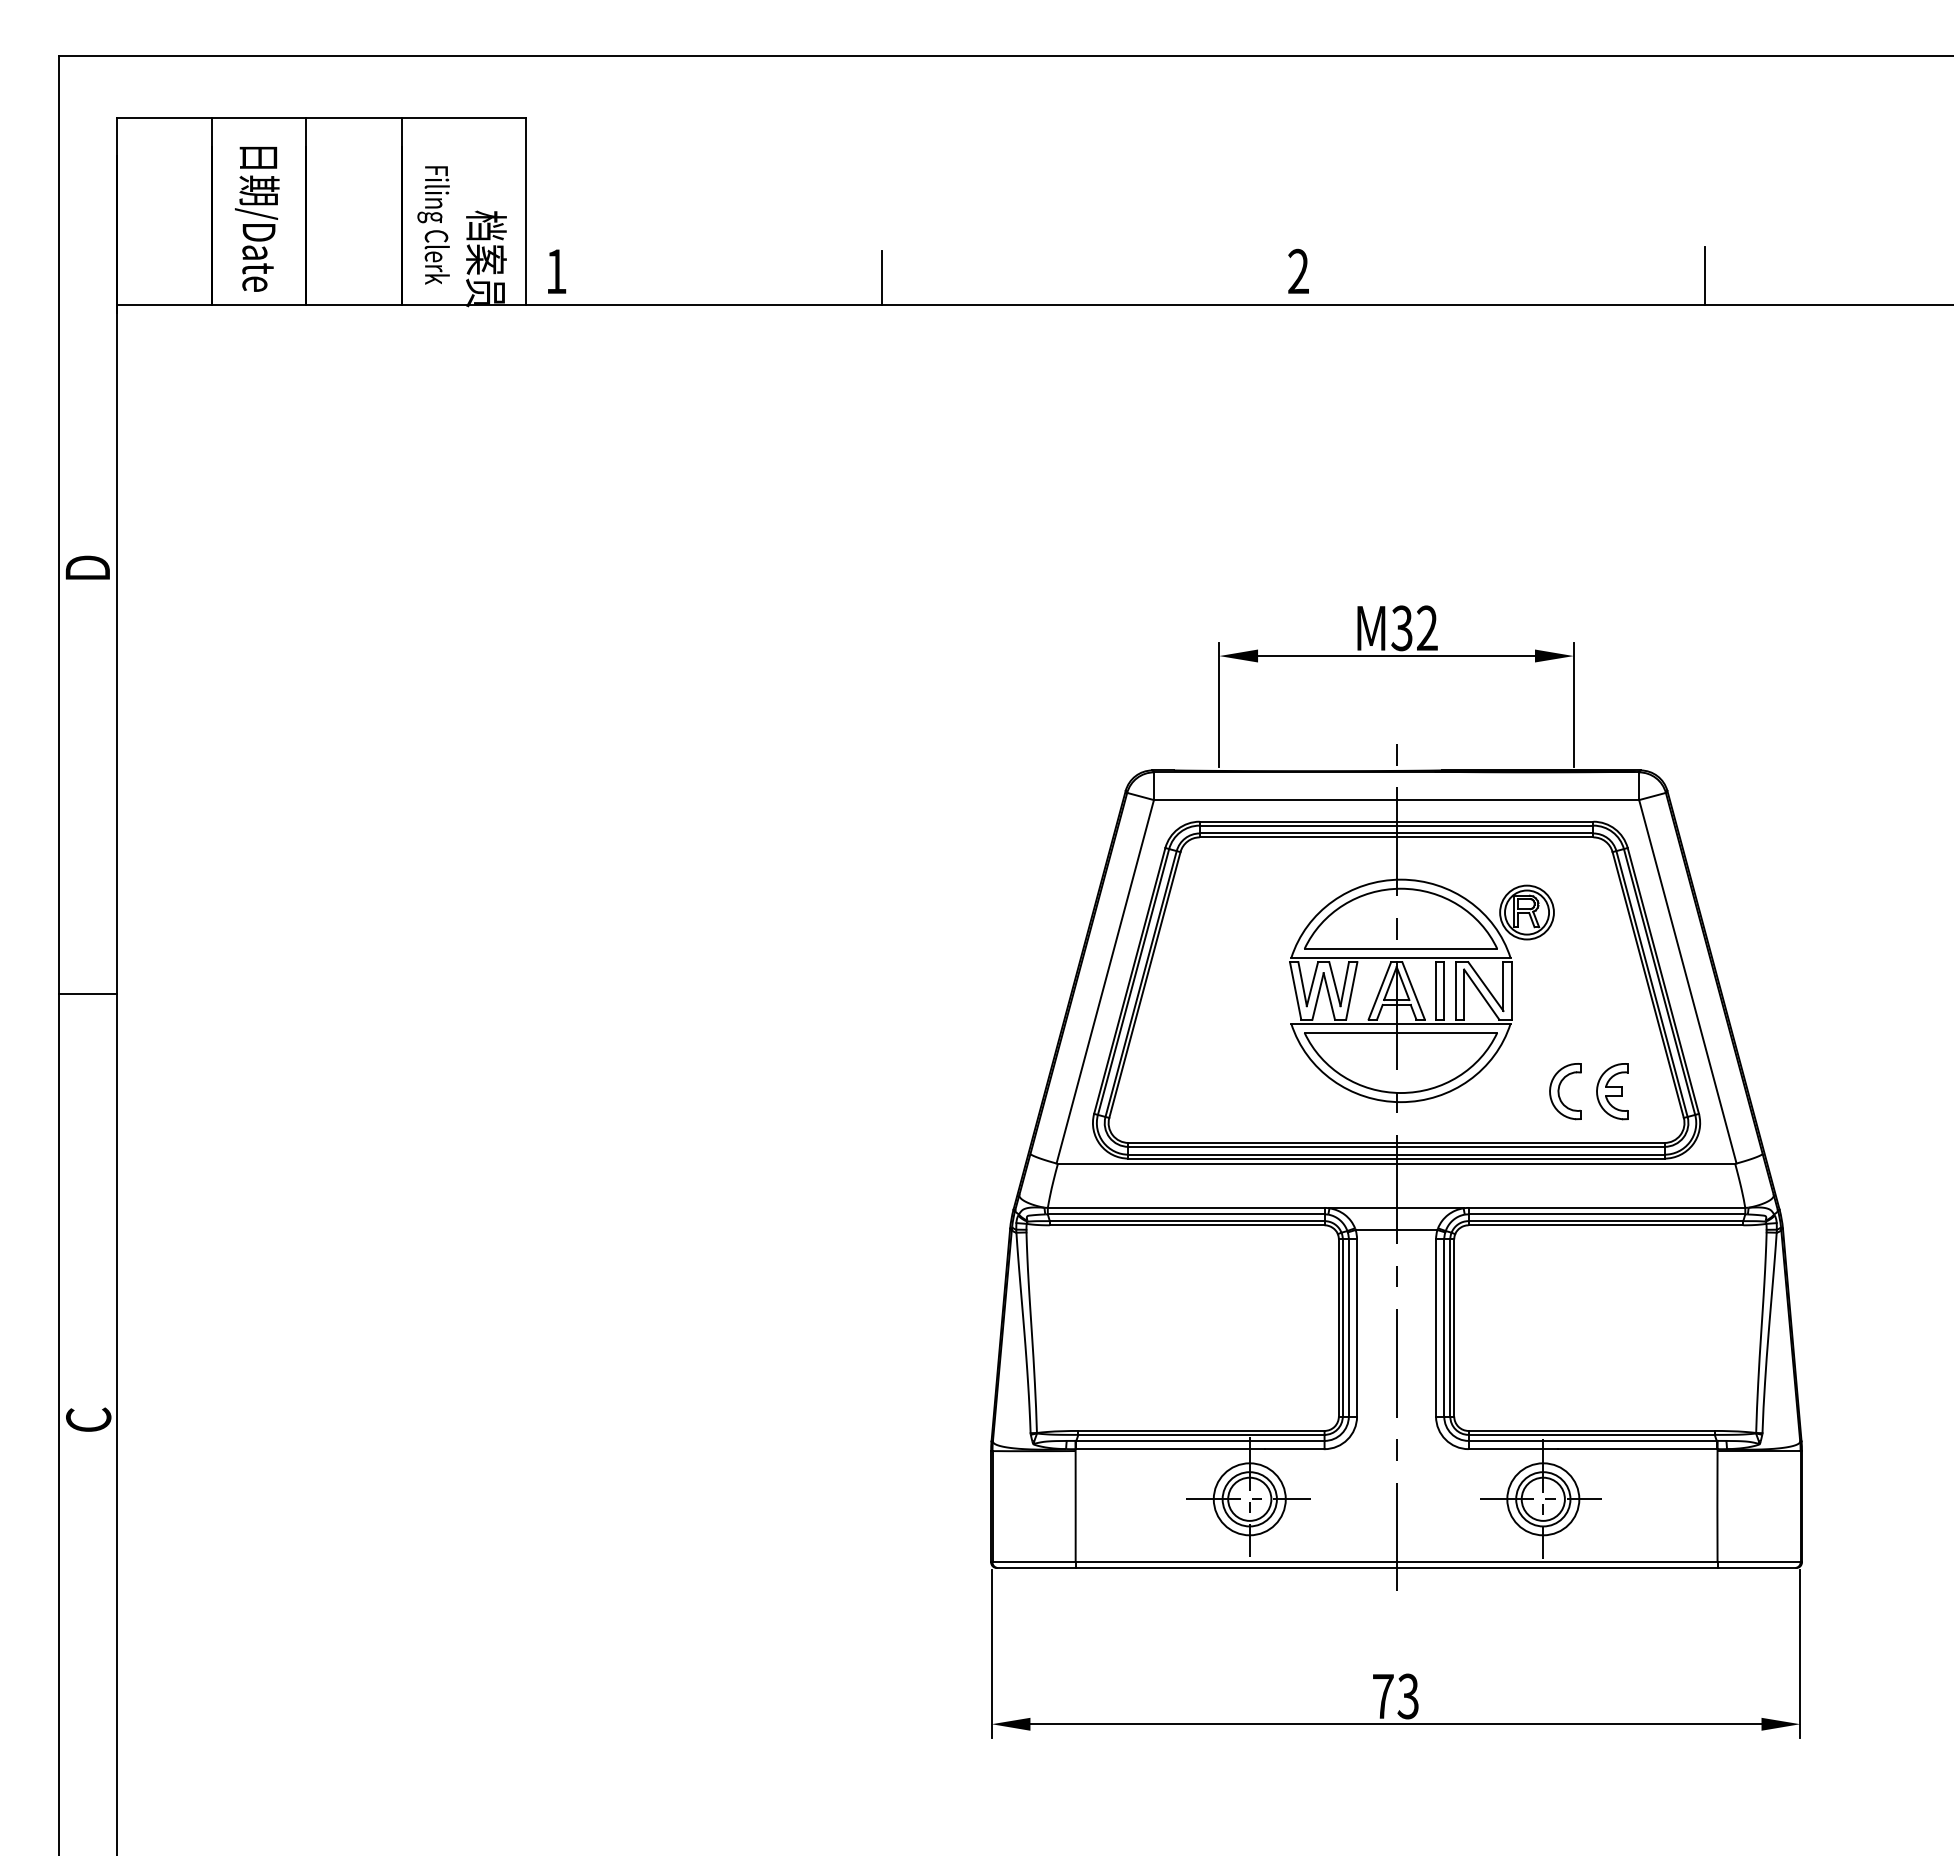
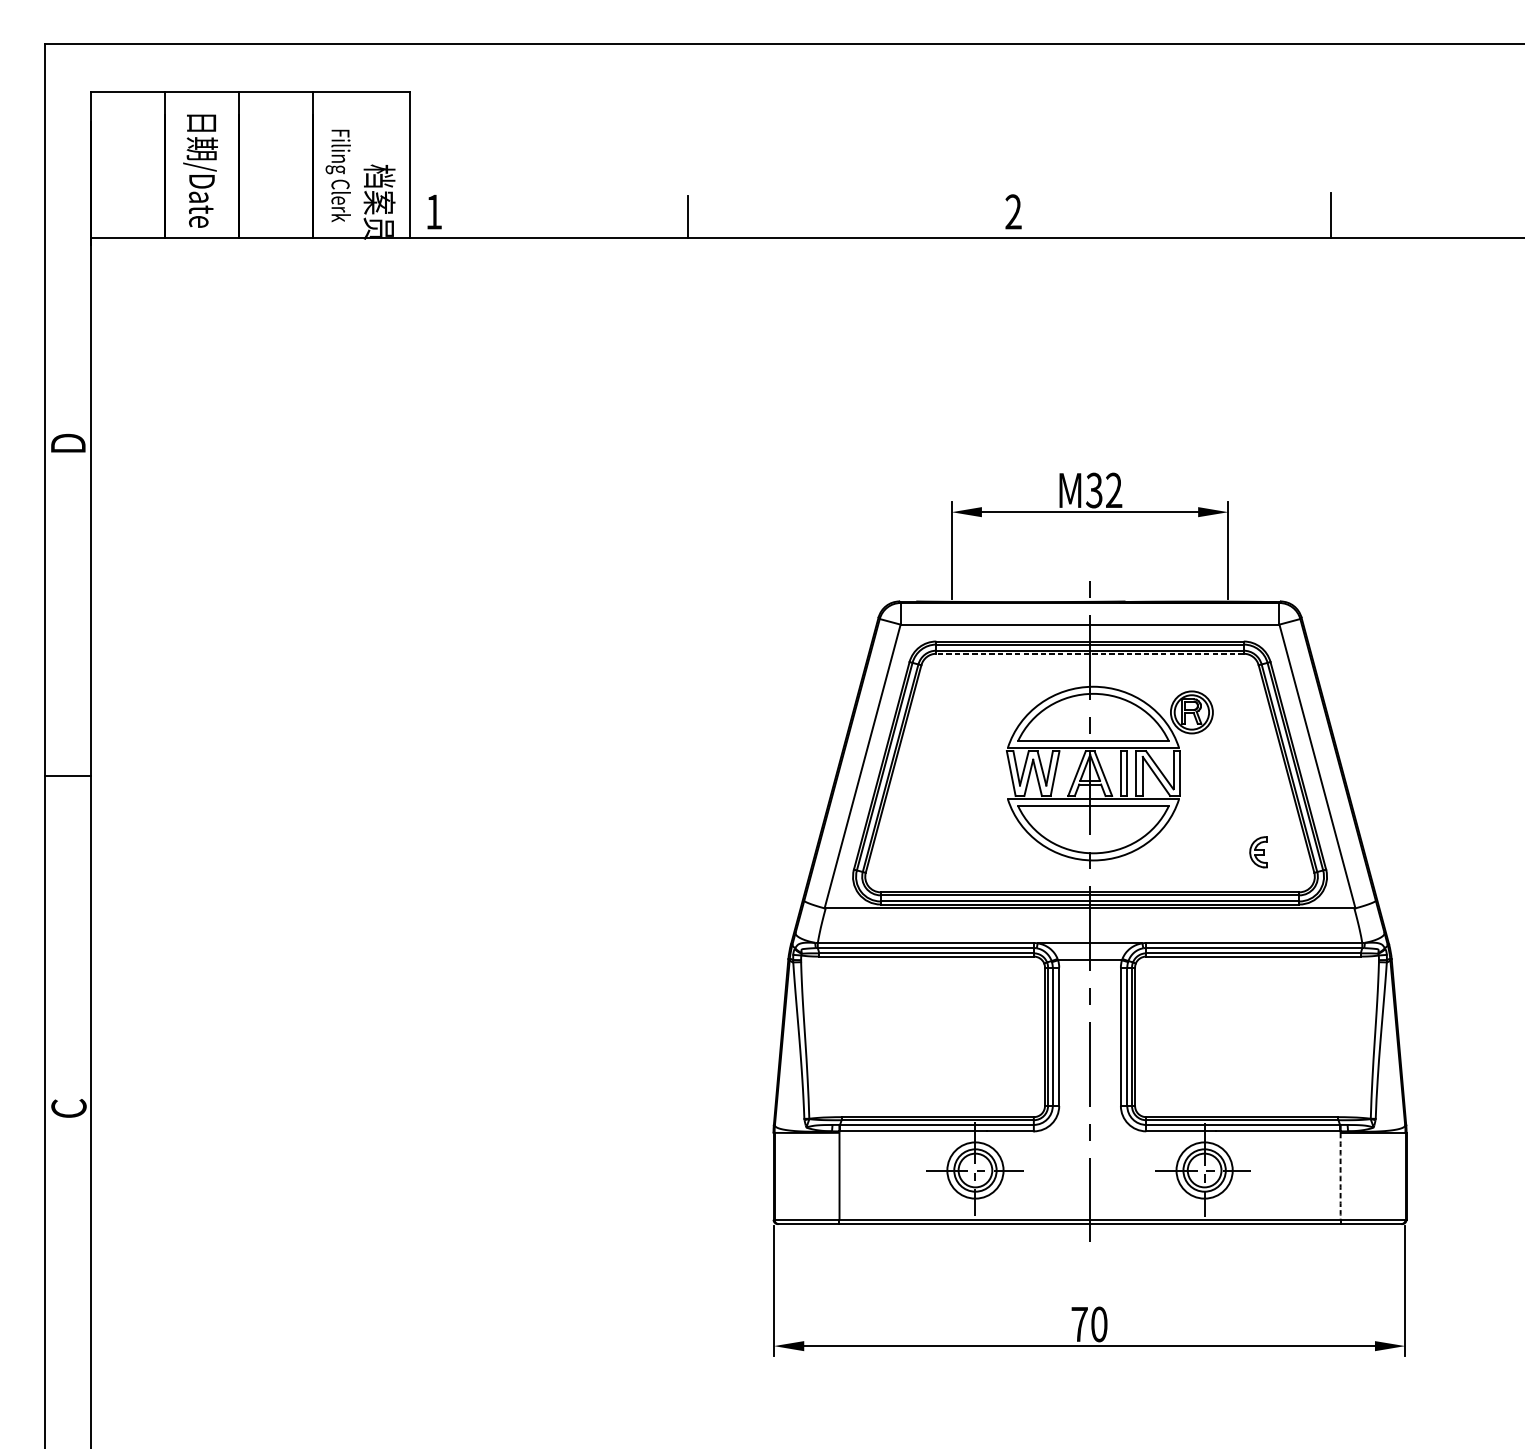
line: (1396, 837) -> (1090, 653), solid -> dashed
part: (1565, 1091) -> (1221, 852), removed
part: (1612, 1091) -> (1258, 852), size x0.7
arc: (1717, 1506) -> (1340, 1176), solid -> dashed
text: (1407, 1696) -> (1098, 1324), 73 -> 70

